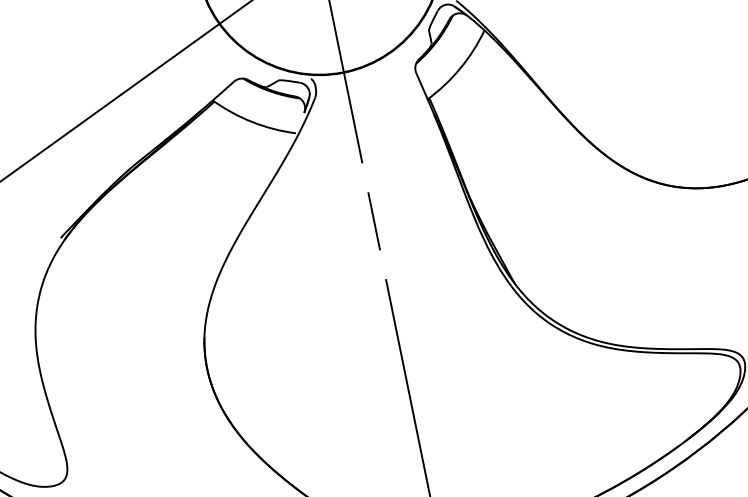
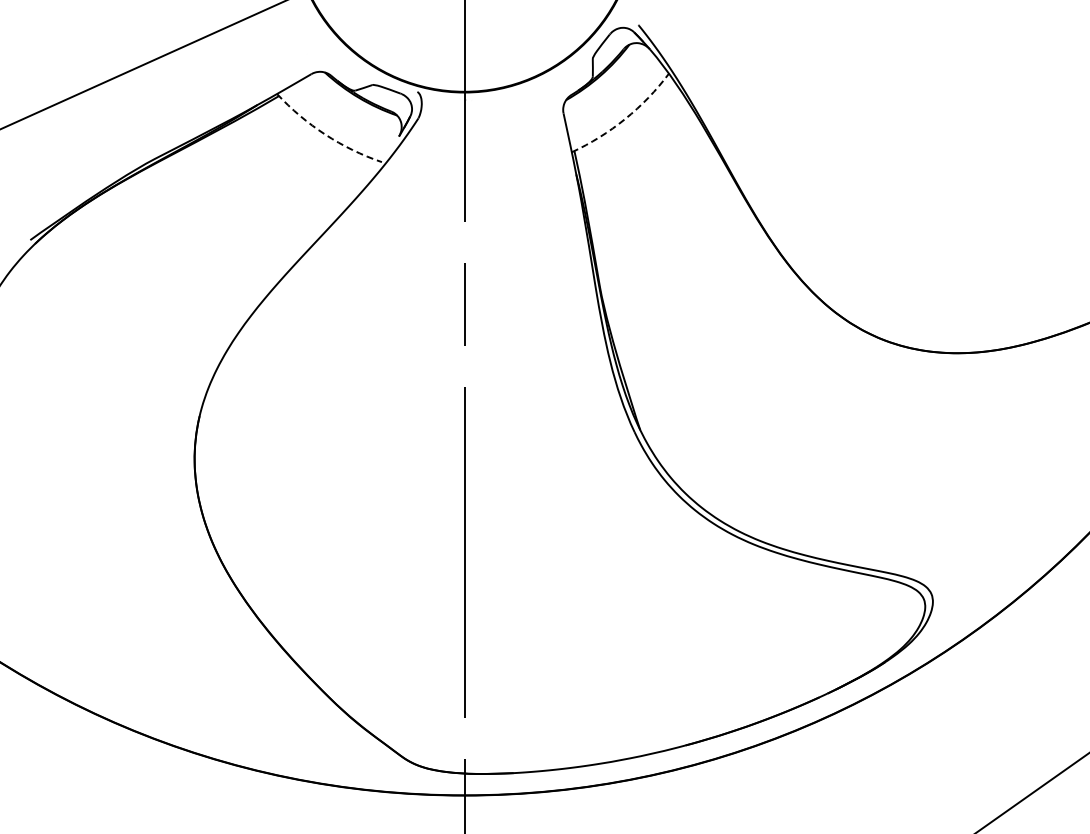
arc: (460, 68) -> (625, 119), solid -> dashed
arc: (252, 121) -> (325, 134), solid -> dashed

